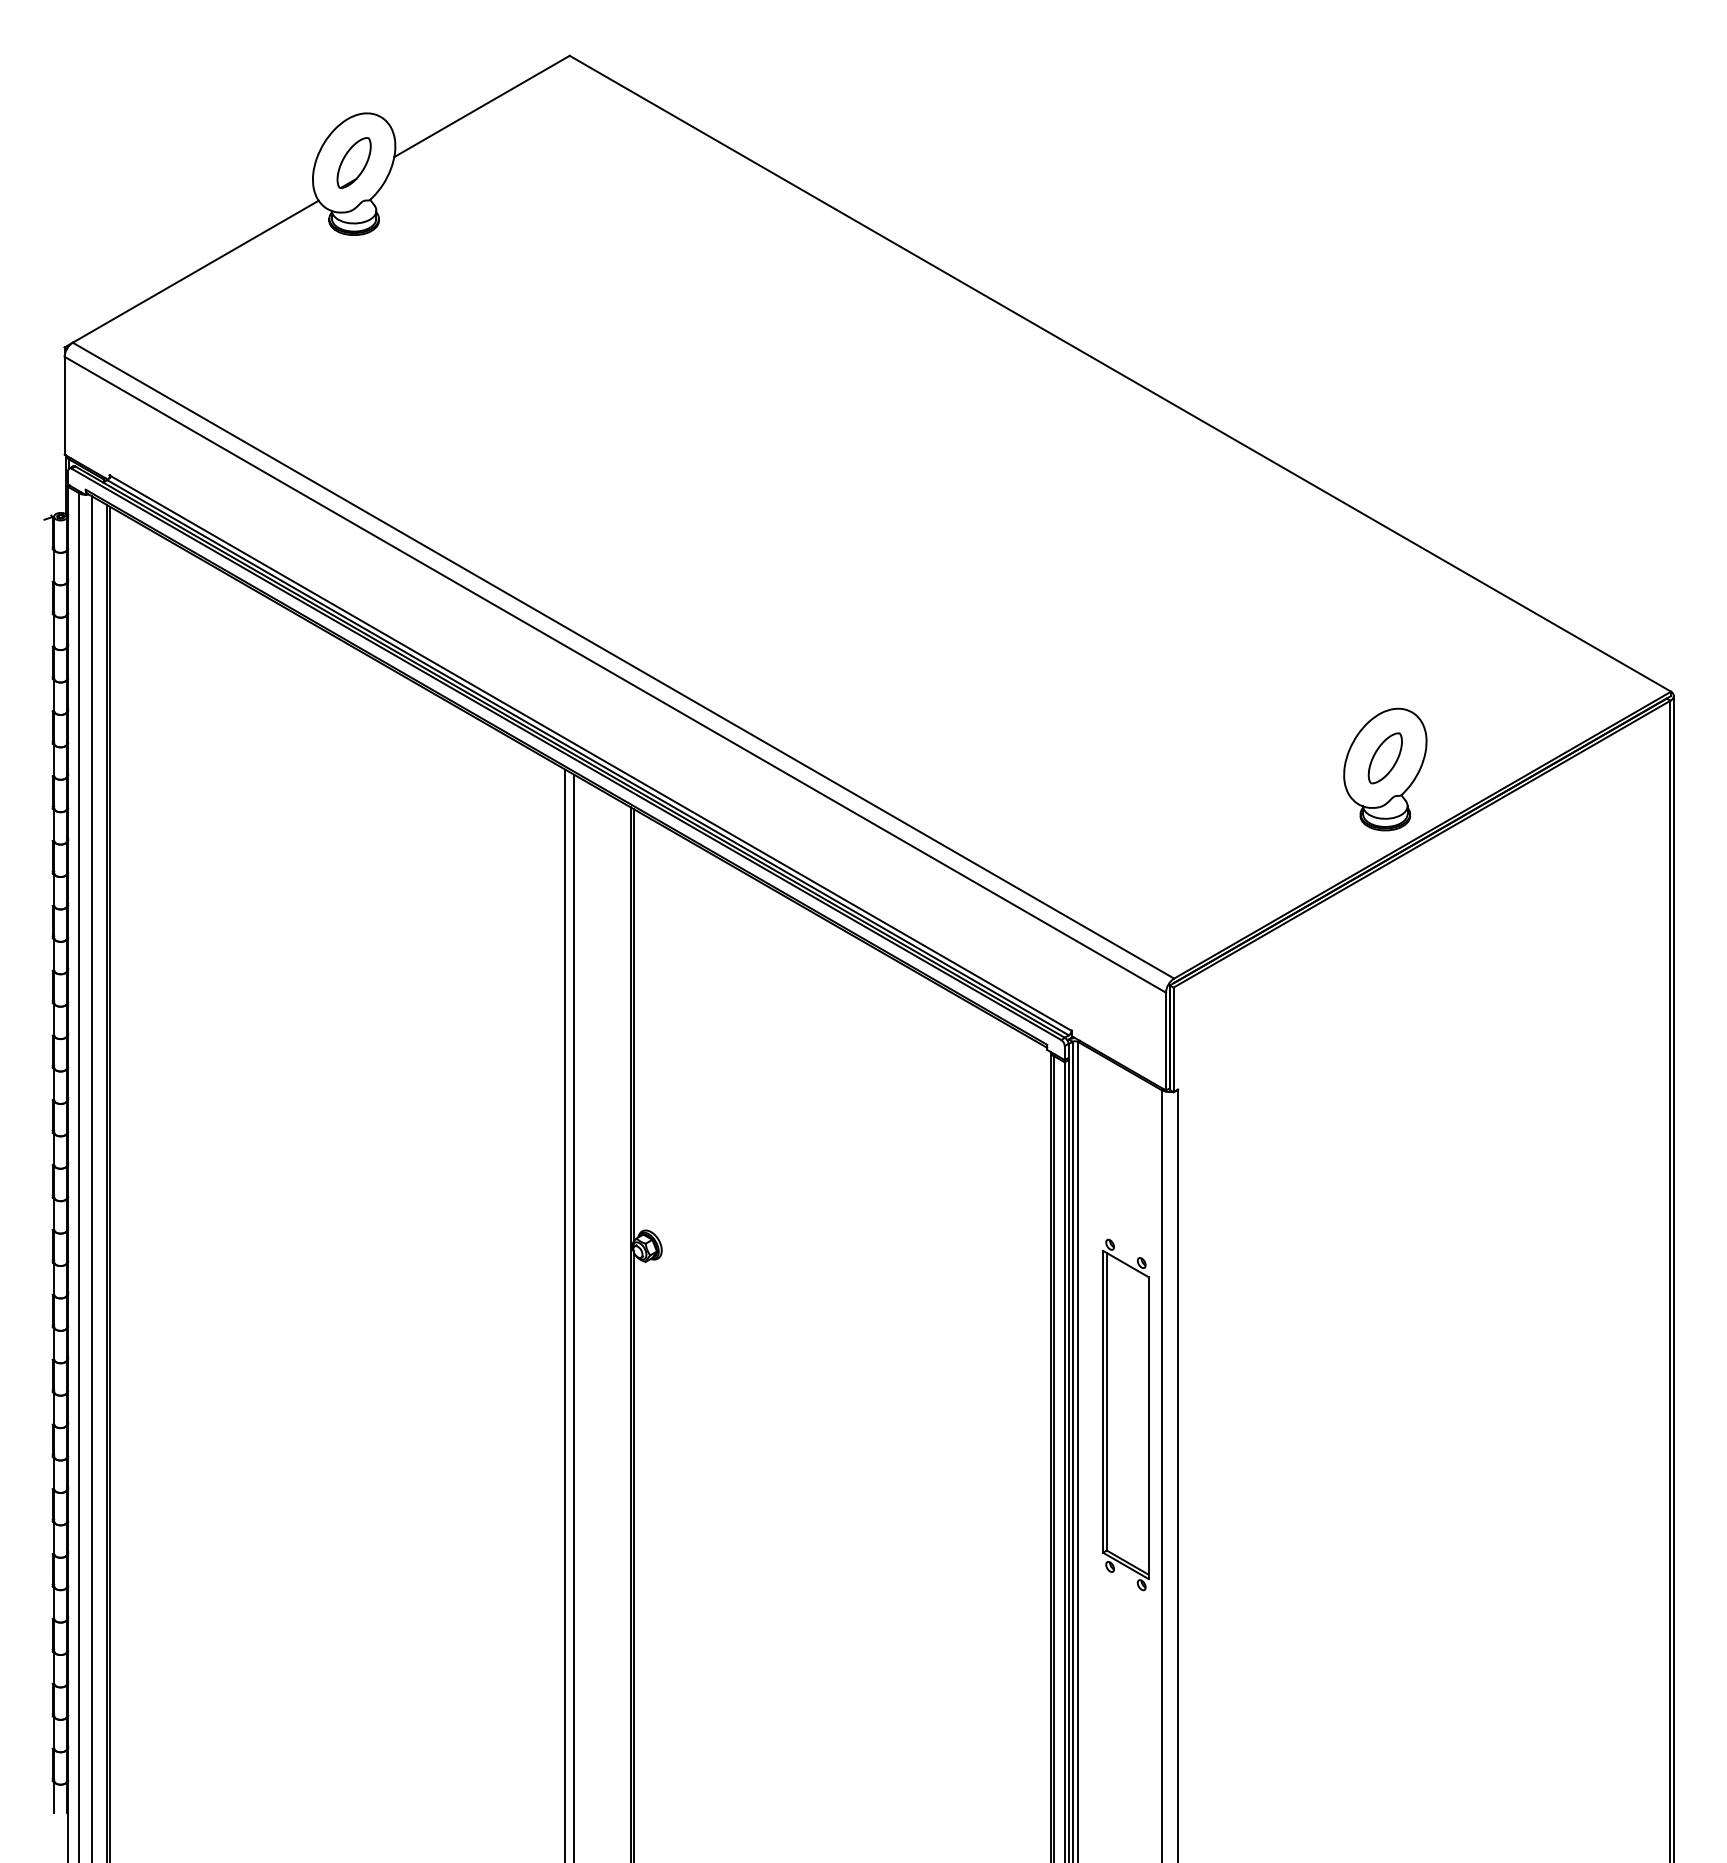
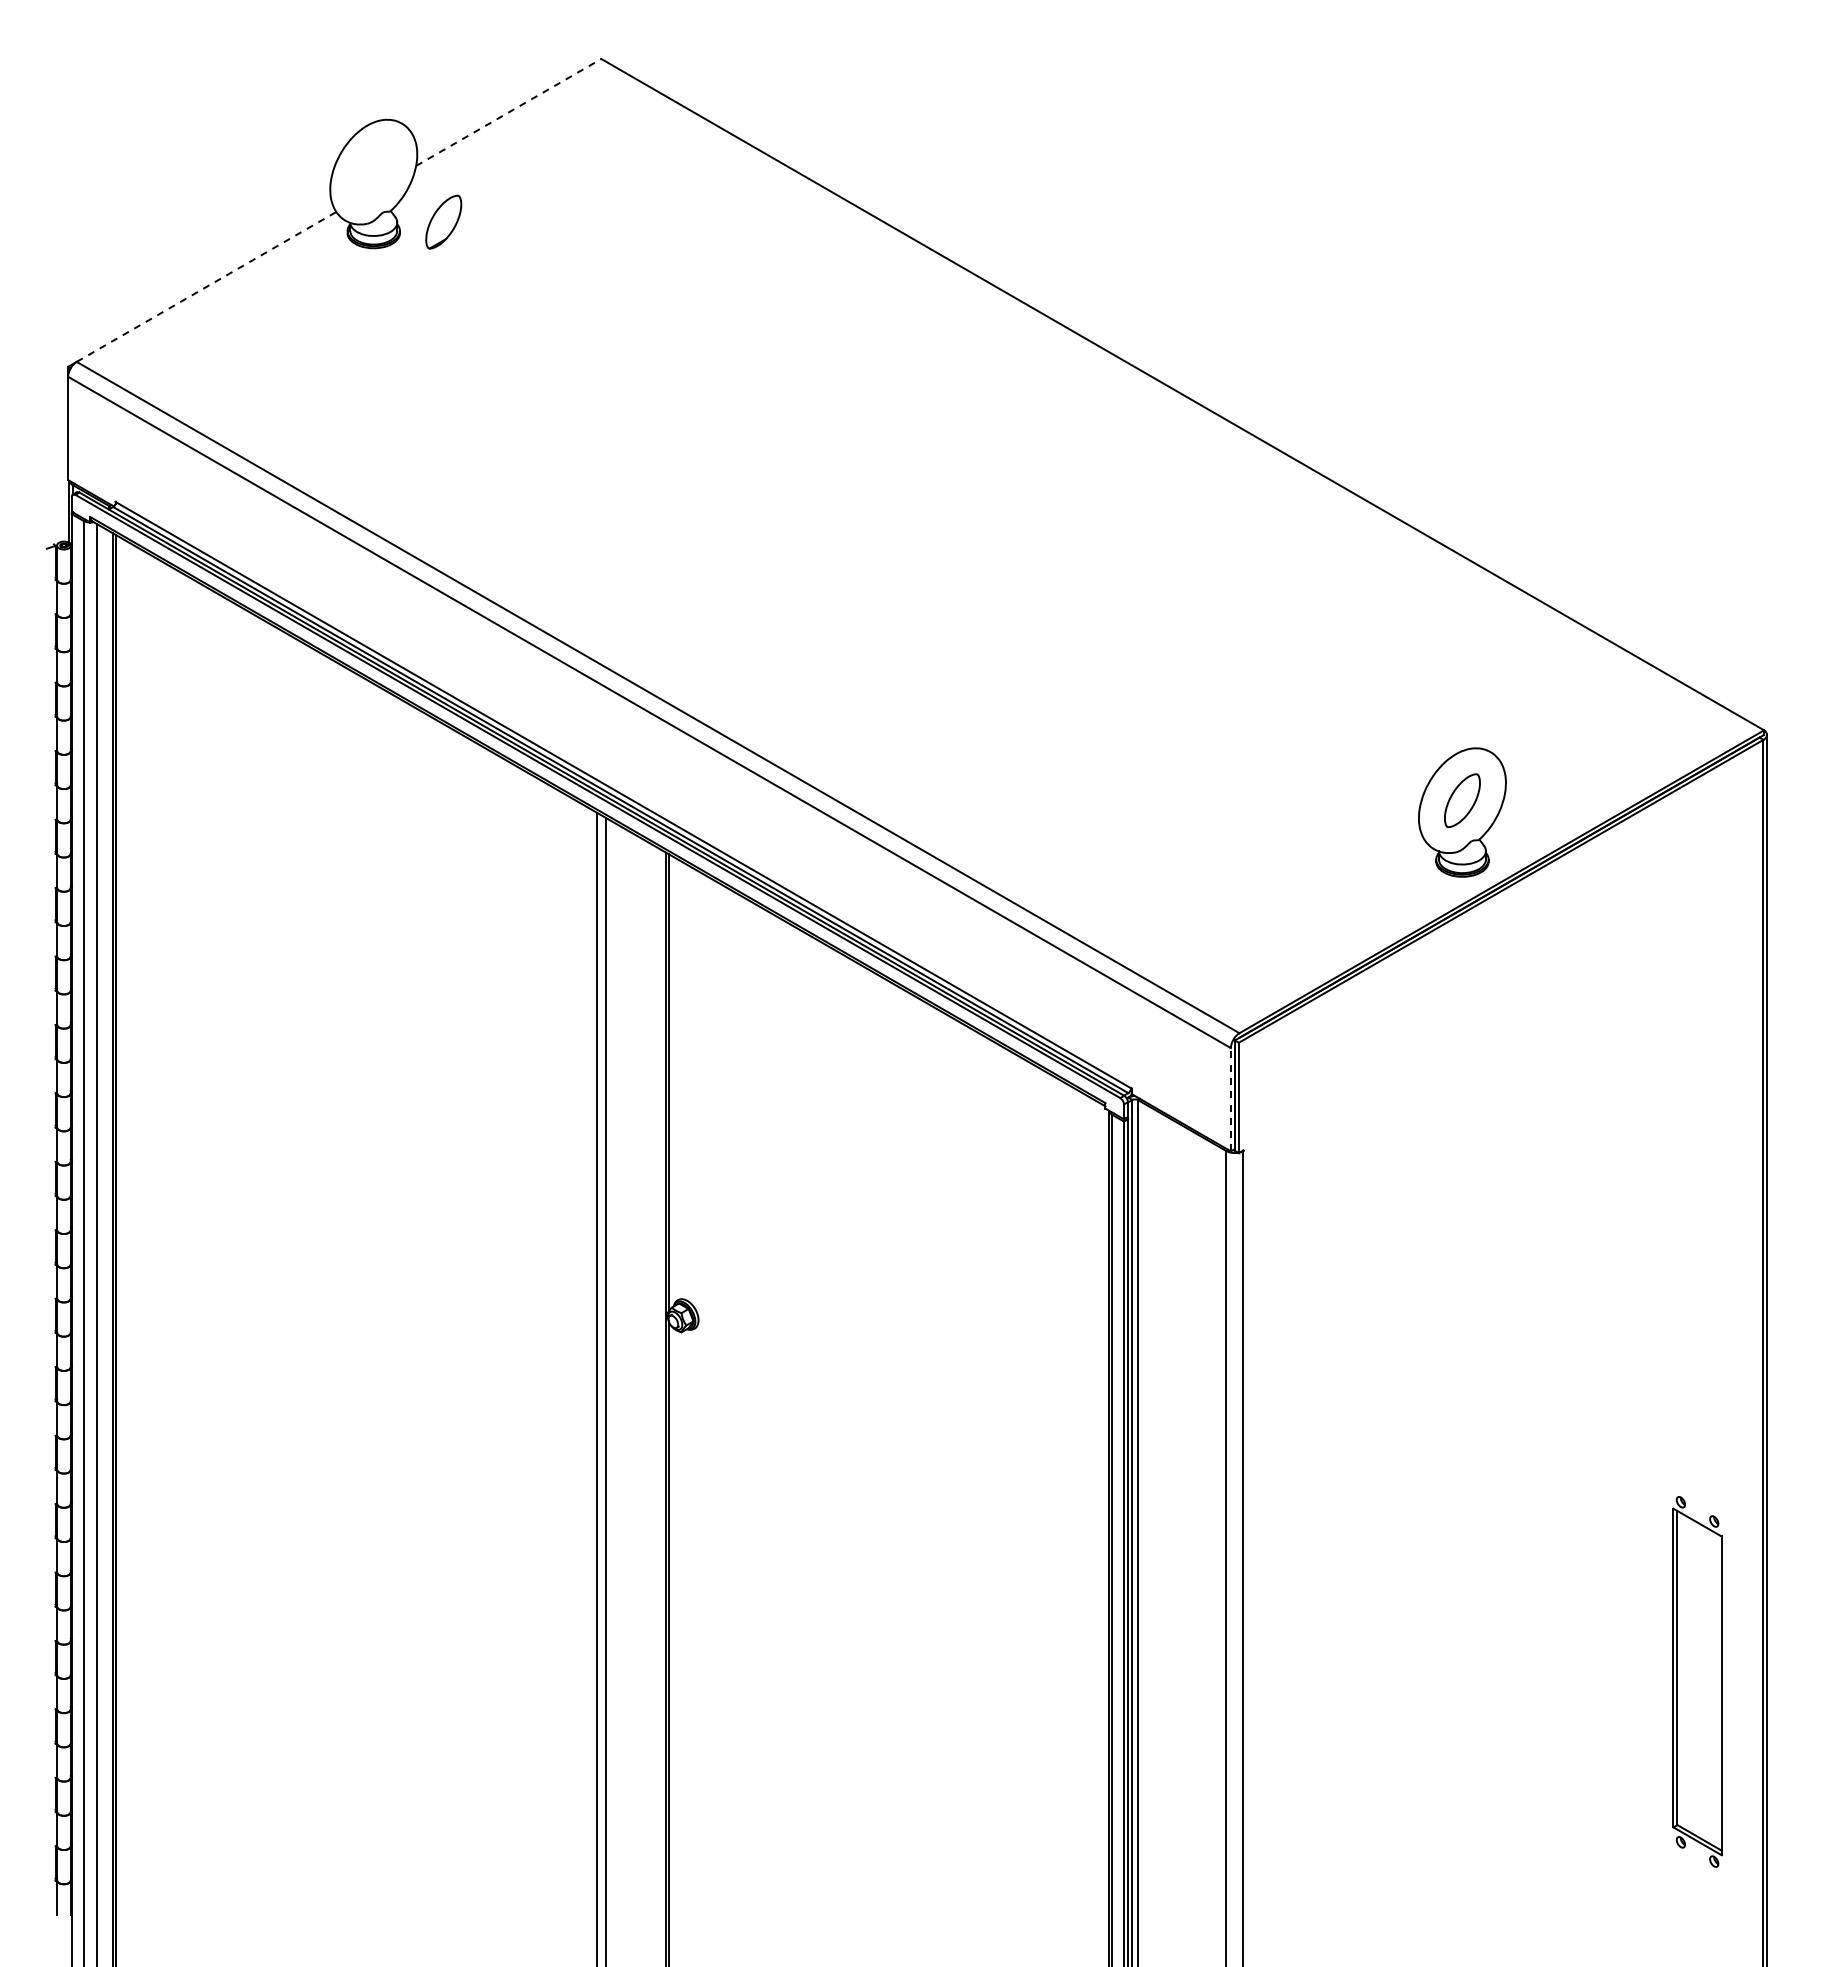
line: (481, 106) -> (508, 112), solid -> dashed
part: (353, 162) -> (443, 221), moved
line: (195, 271) -> (206, 286), solid -> dashed
line: (1165, 1041) -> (1230, 1099), solid -> dashed
part: (1125, 1414) -> (1697, 1681), moved

